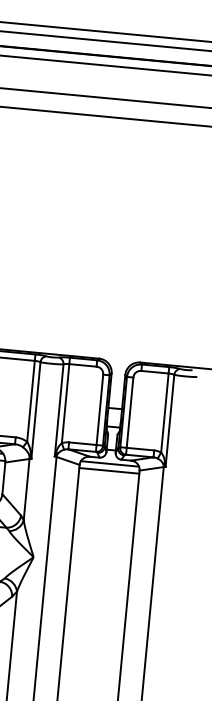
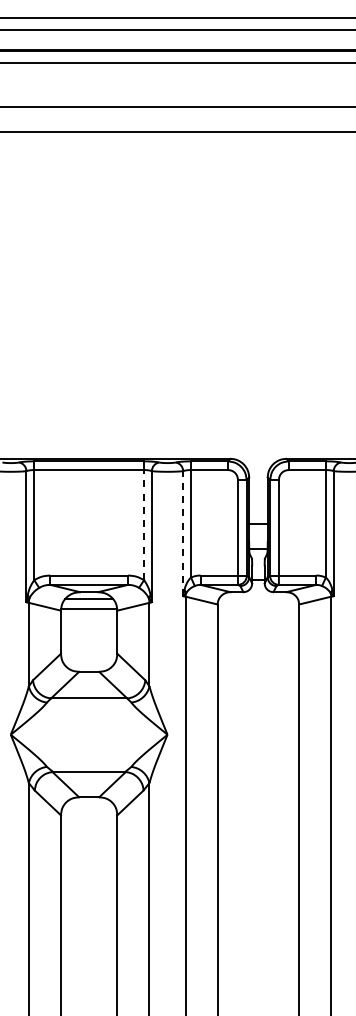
line: (31, 400) -> (144, 524), solid -> dashed
line: (59, 410) -> (183, 533), solid -> dashed
line: (109, 464) -> (257, 599), removed
line: (109, 470) -> (258, 608), removed

